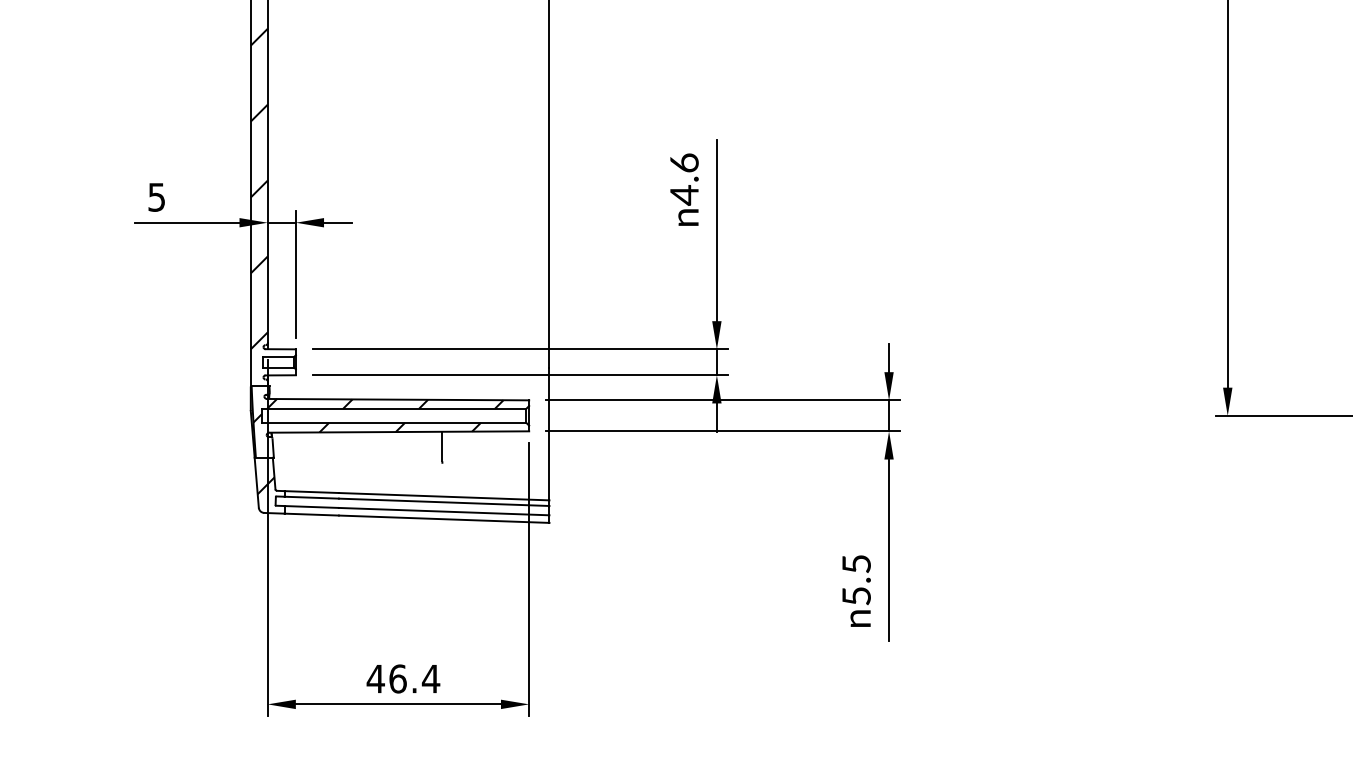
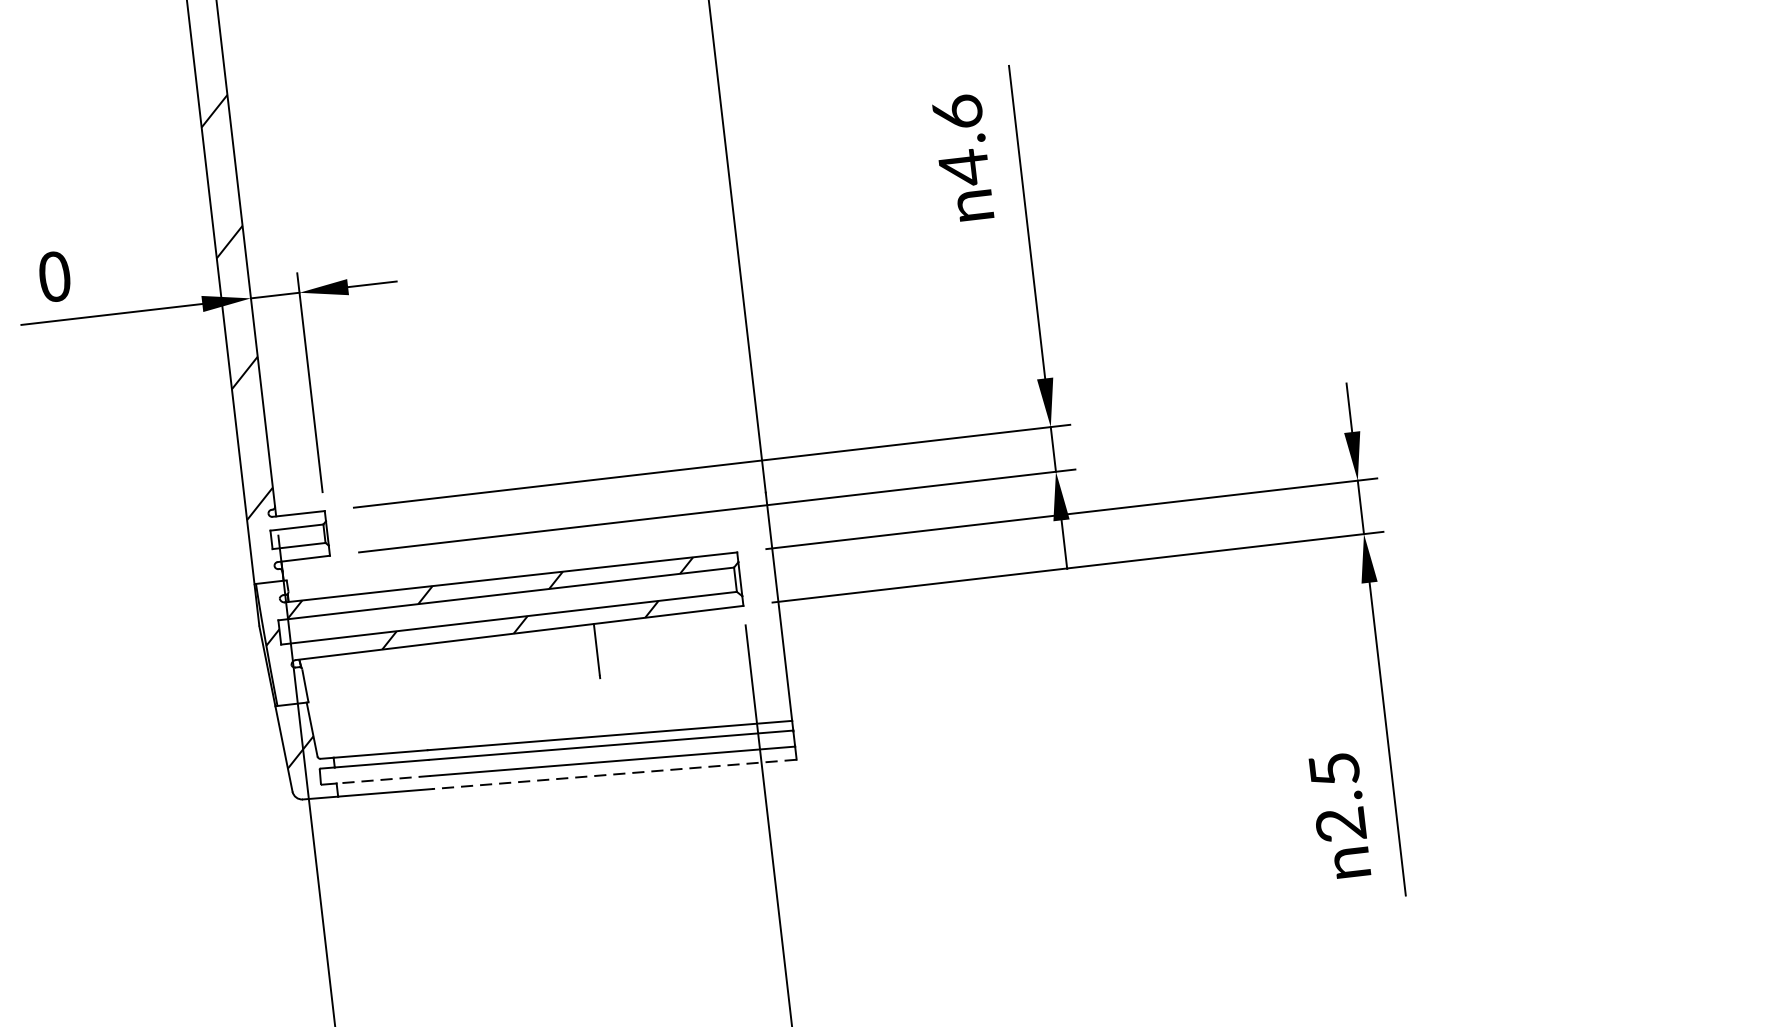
text: (156, 196) -> (53, 275), 5 -> 0
line: (311, 506) -> (383, 778), solid -> dashed
line: (443, 519) -> (613, 775), solid -> dashed
text: (856, 596) -> (1340, 825), 5.5 -> 2.5

